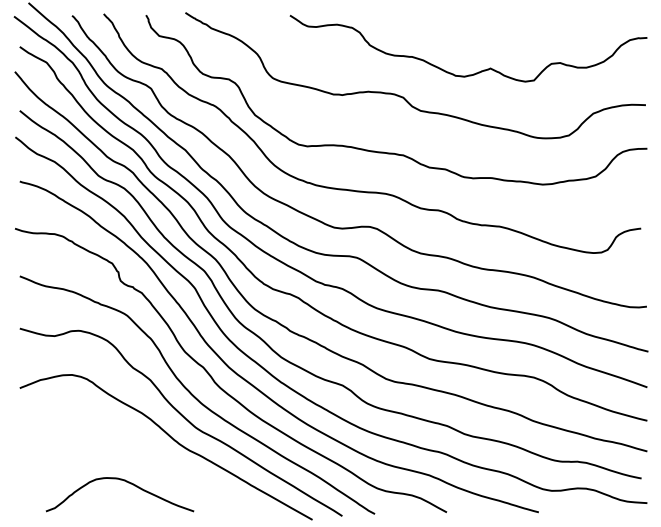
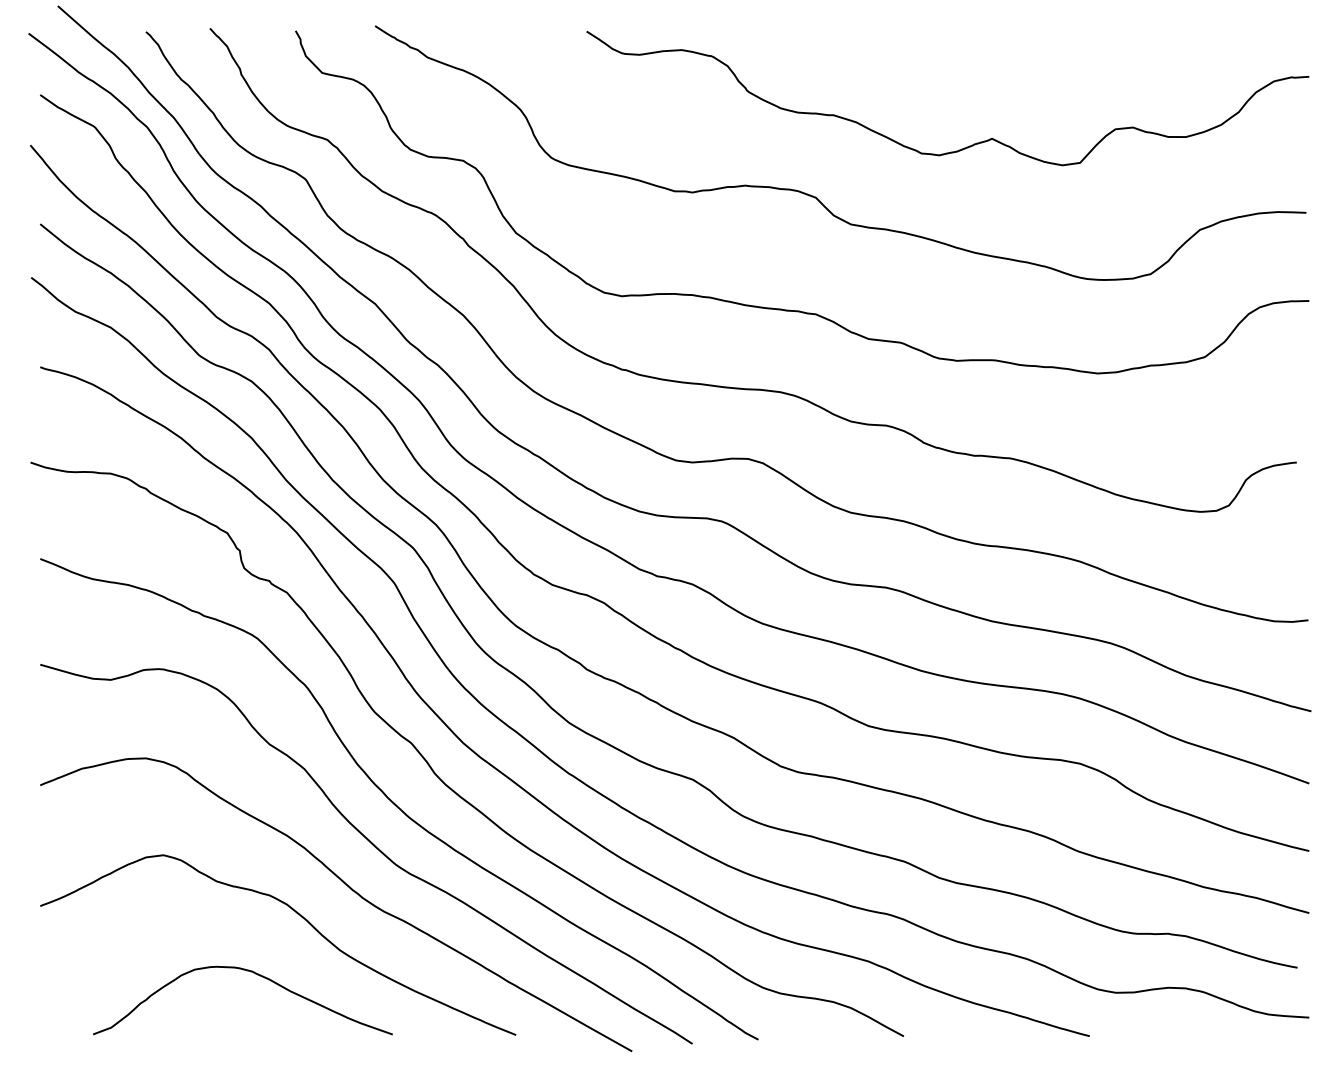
curve: (146, 452) -> (296, 915), added

